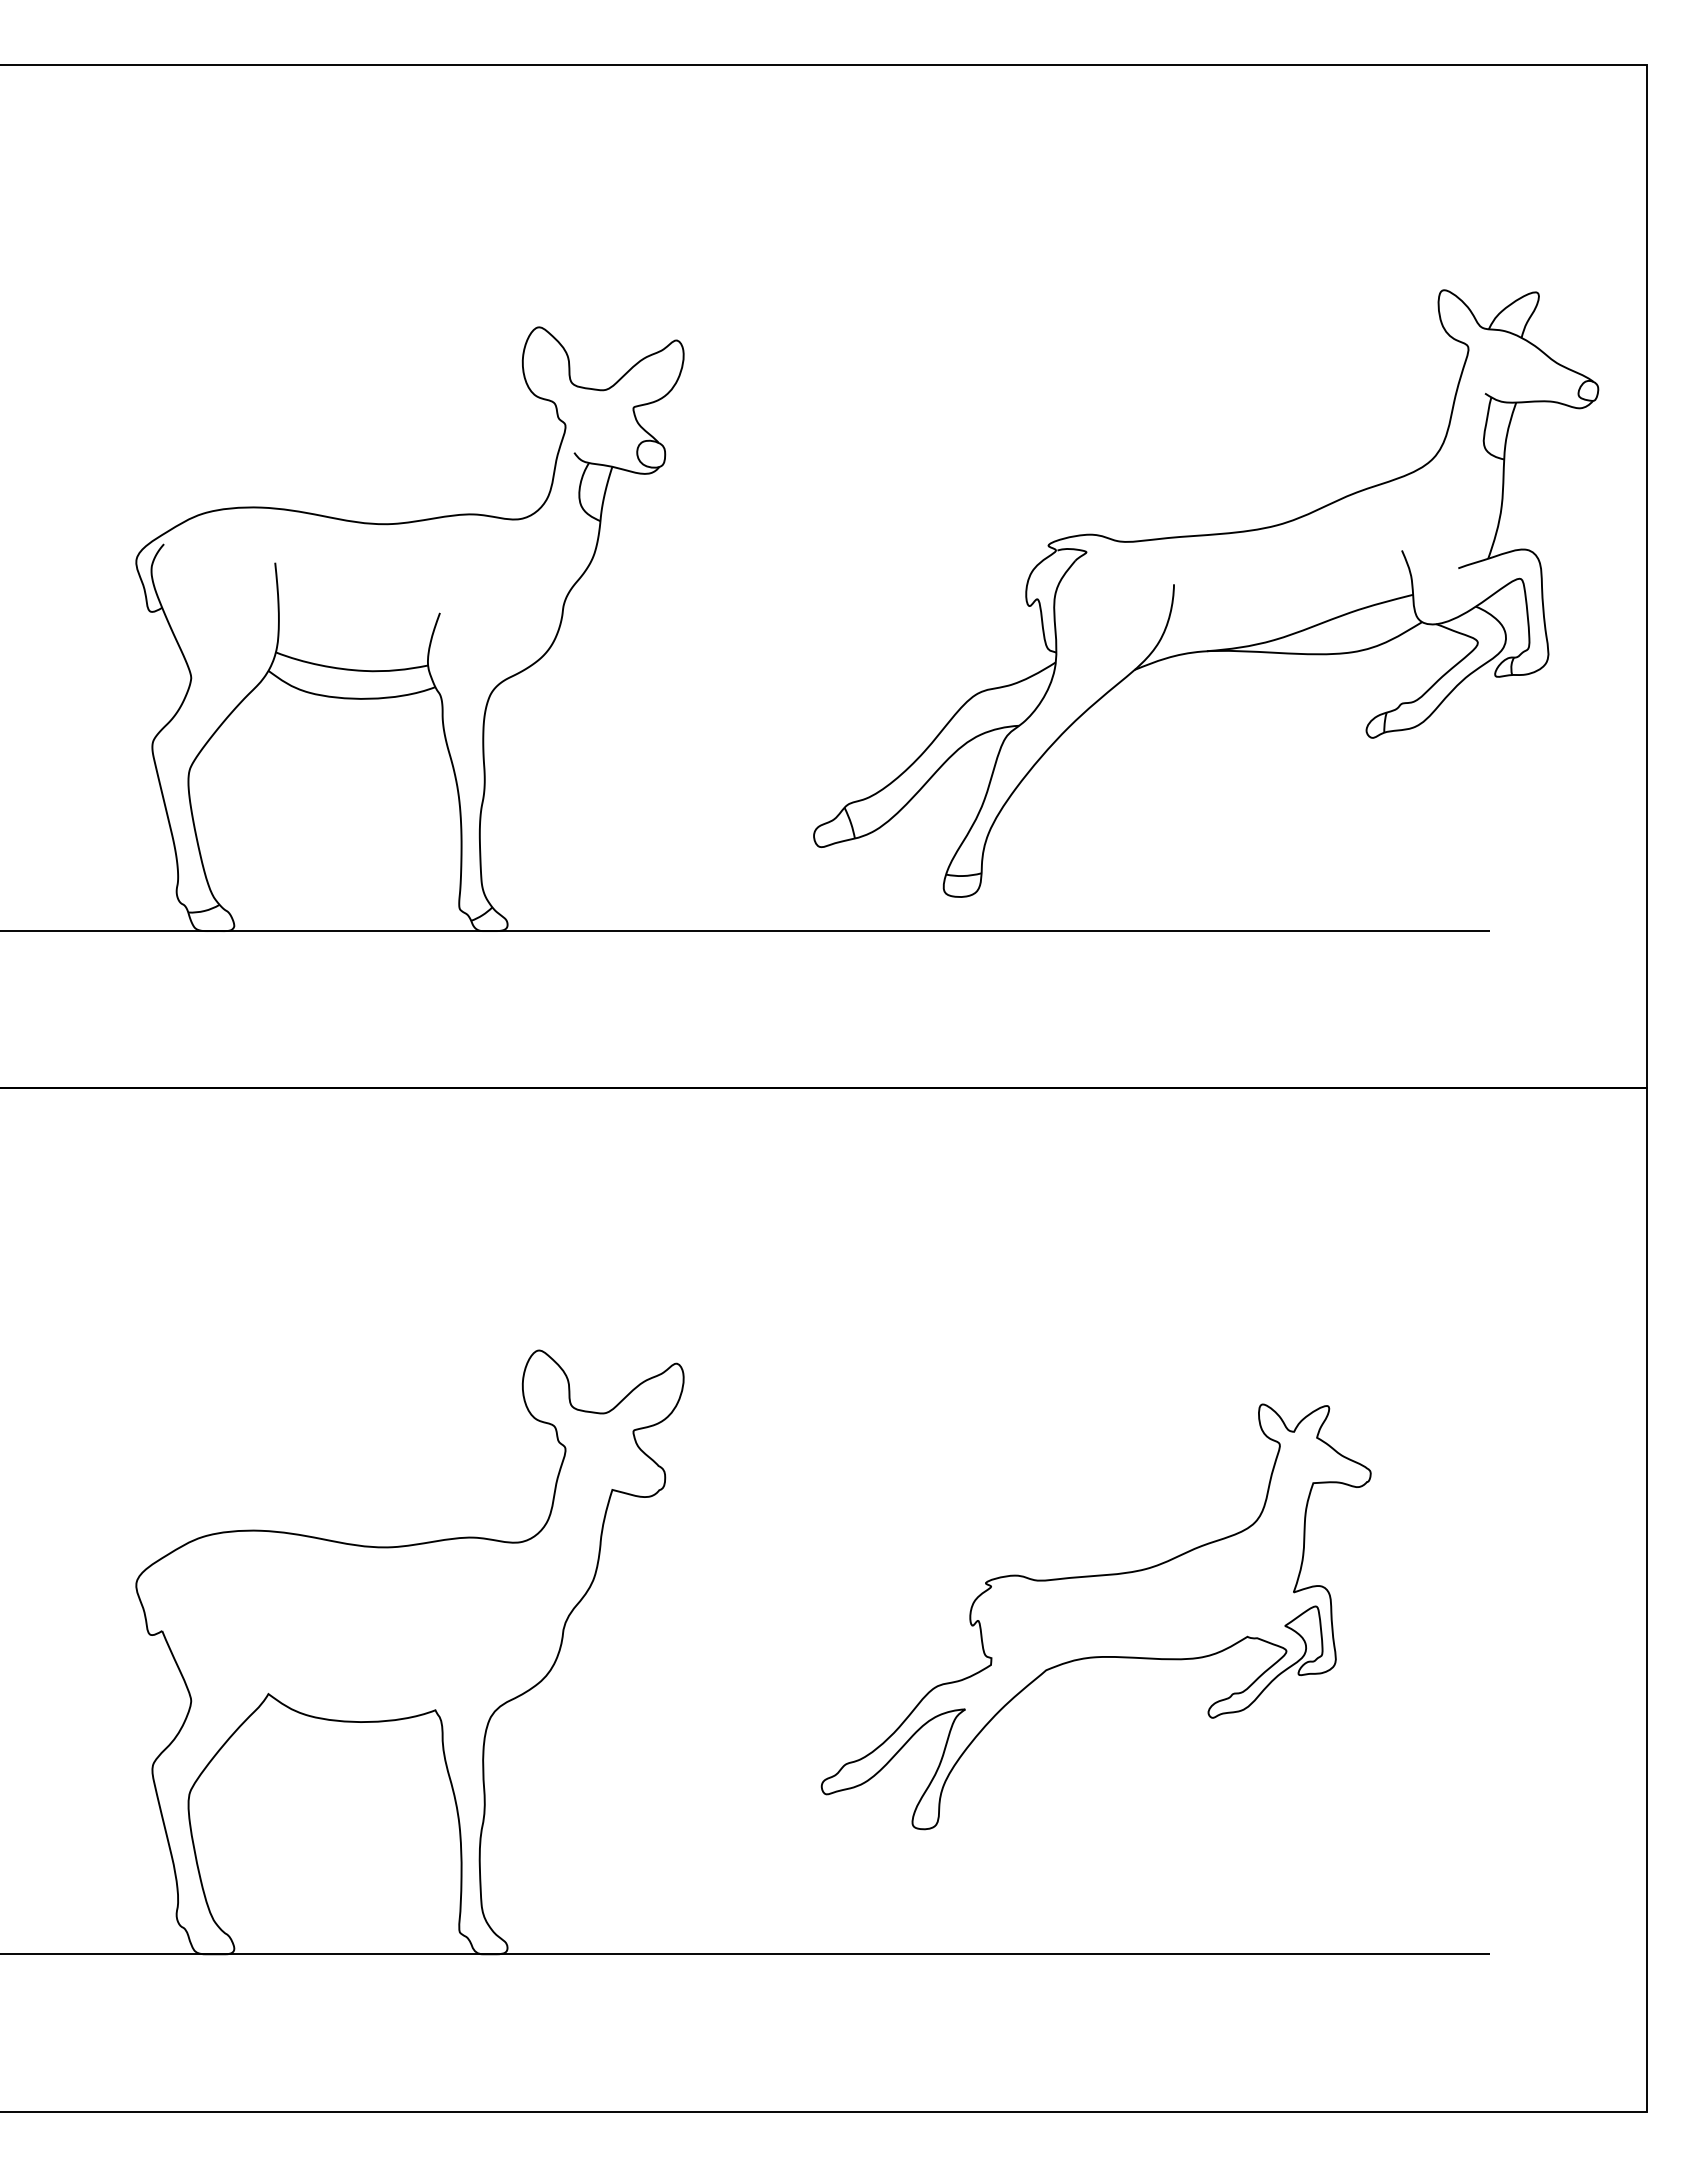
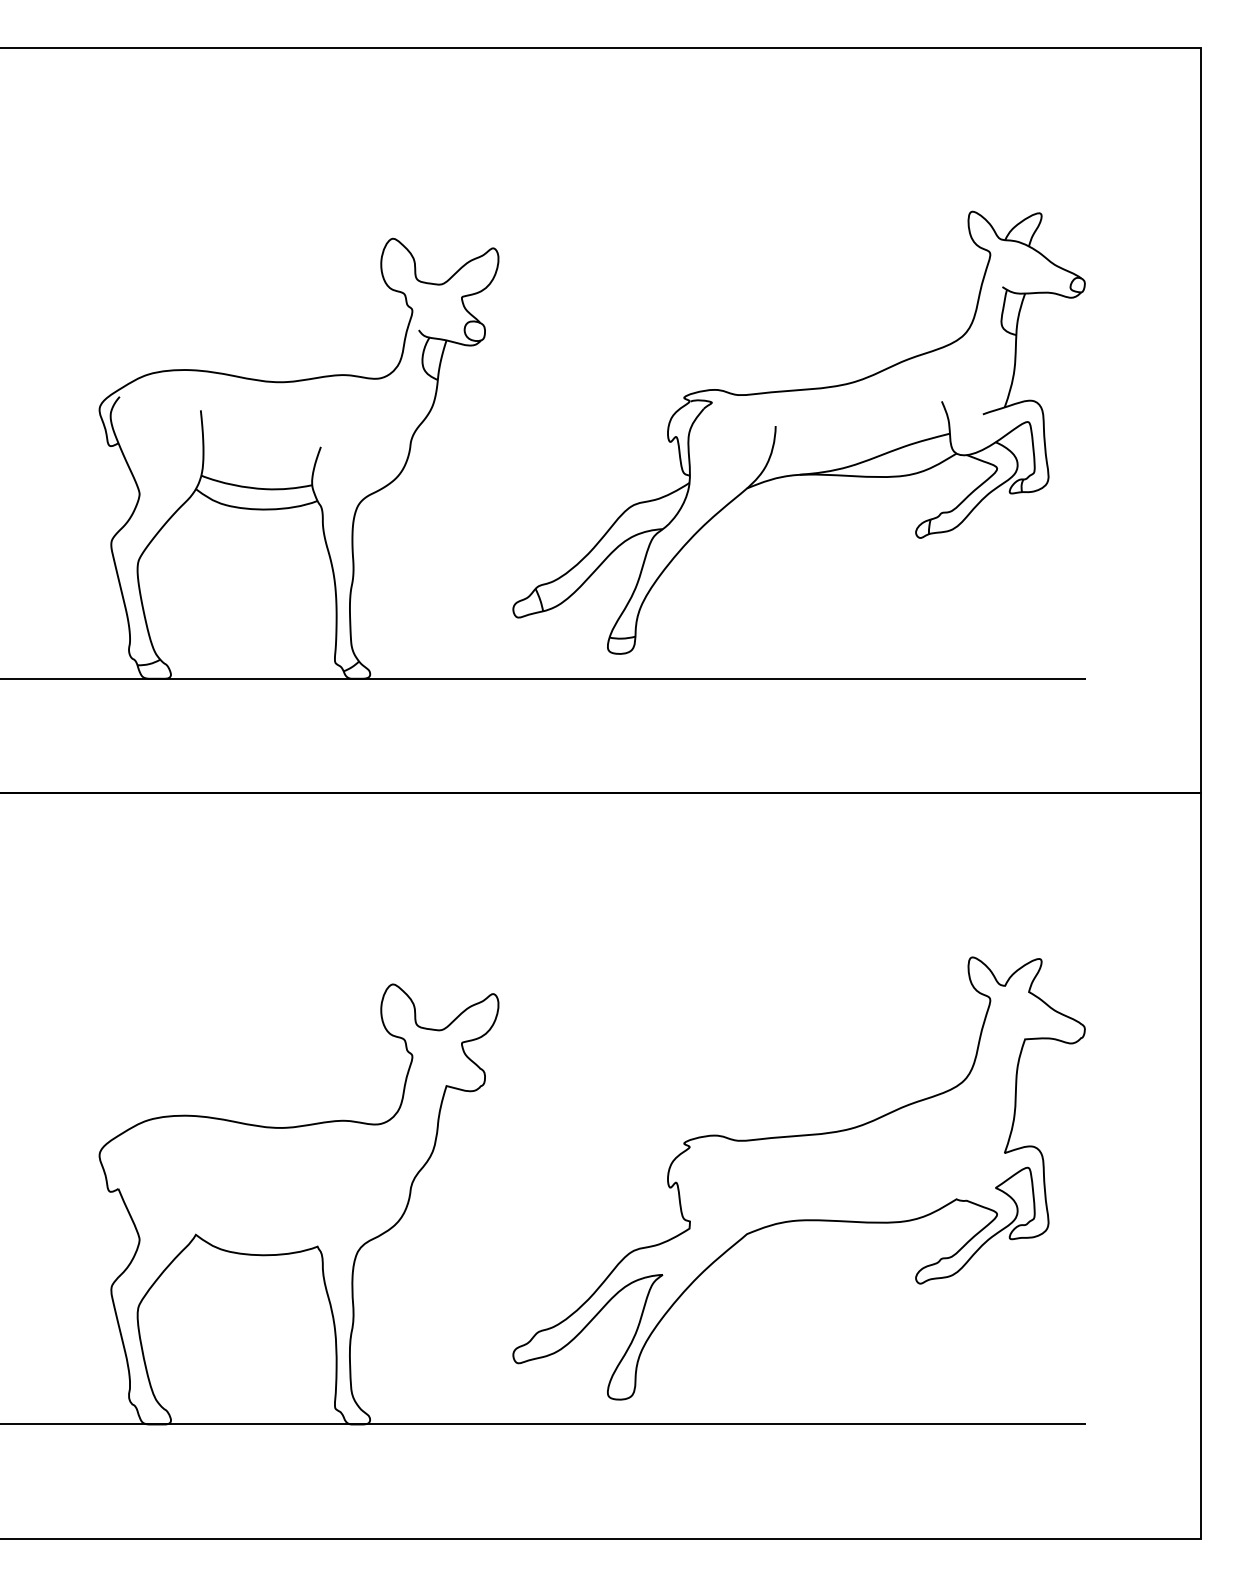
part: (1206, 593) -> (799, 432), moved
part: (1096, 1616) -> (799, 1178), size x1.43

